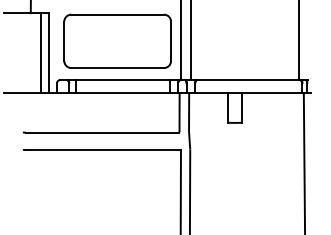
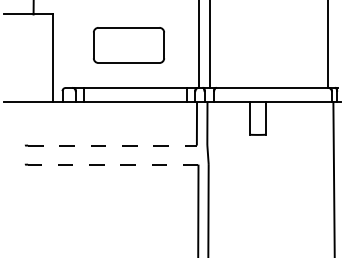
part: (117, 41) -> (128, 45), size x0.6
line: (40, 53) -> (44, 58), removed
line: (102, 132) -> (112, 145), solid -> dashed
line: (102, 149) -> (112, 164), solid -> dashed

